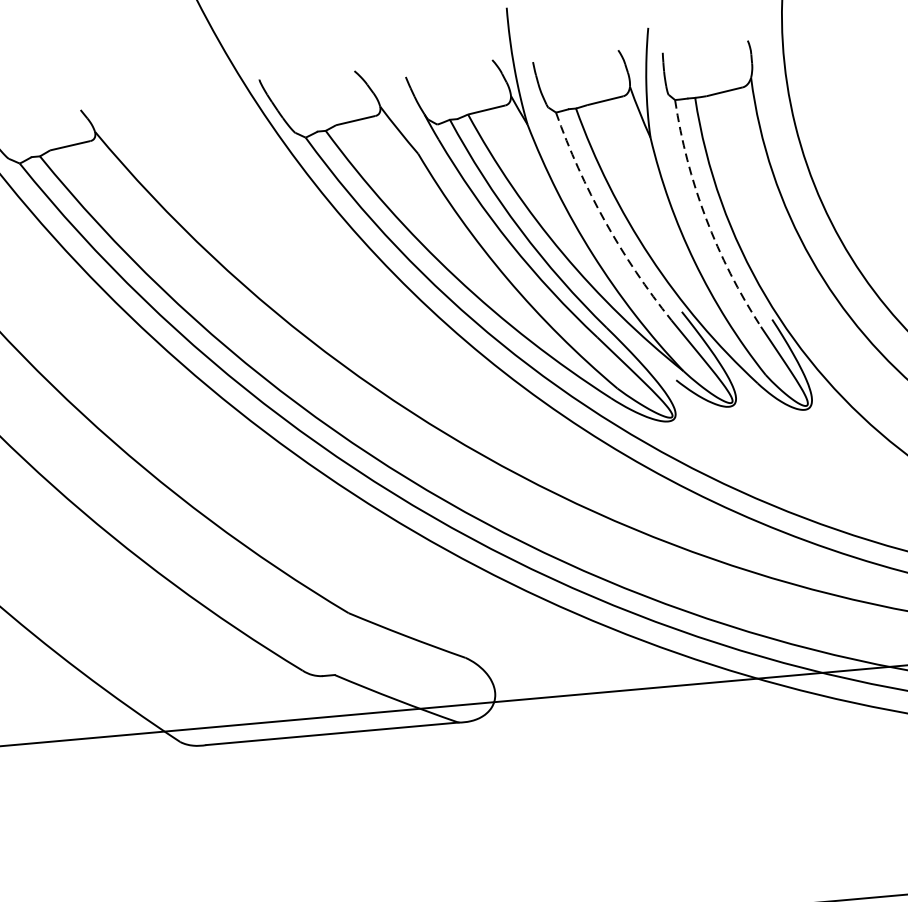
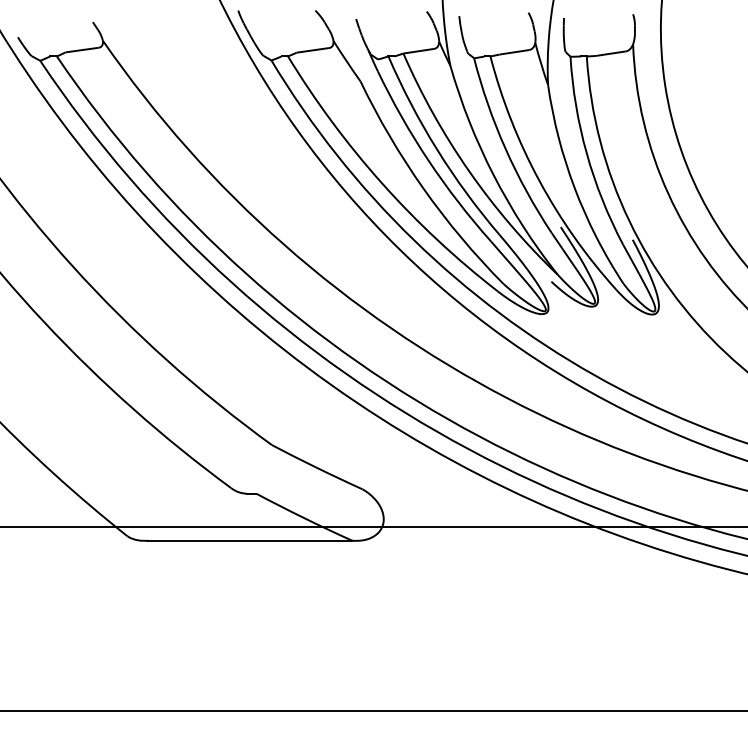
arc: (705, 217) -> (586, 153), dashed -> solid
arc: (604, 220) -> (505, 148), dashed -> solid

